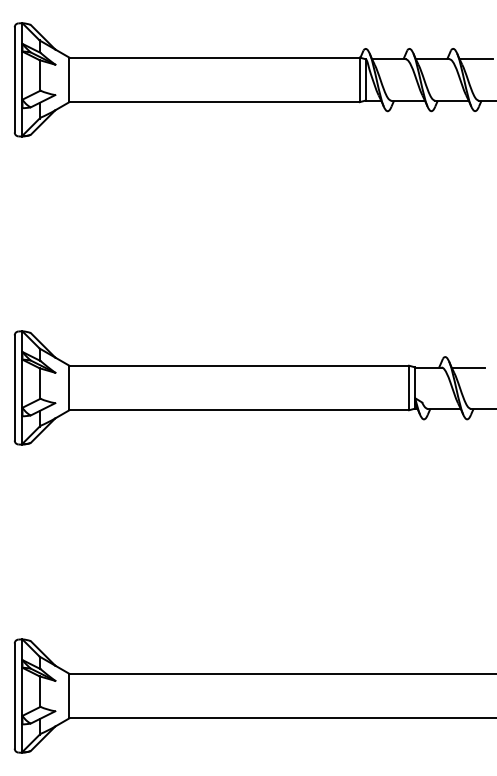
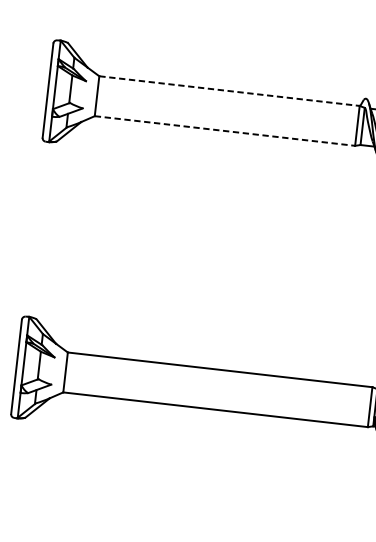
line: (215, 57) -> (230, 91), solid -> dashed
line: (215, 102) -> (225, 131), solid -> dashed

